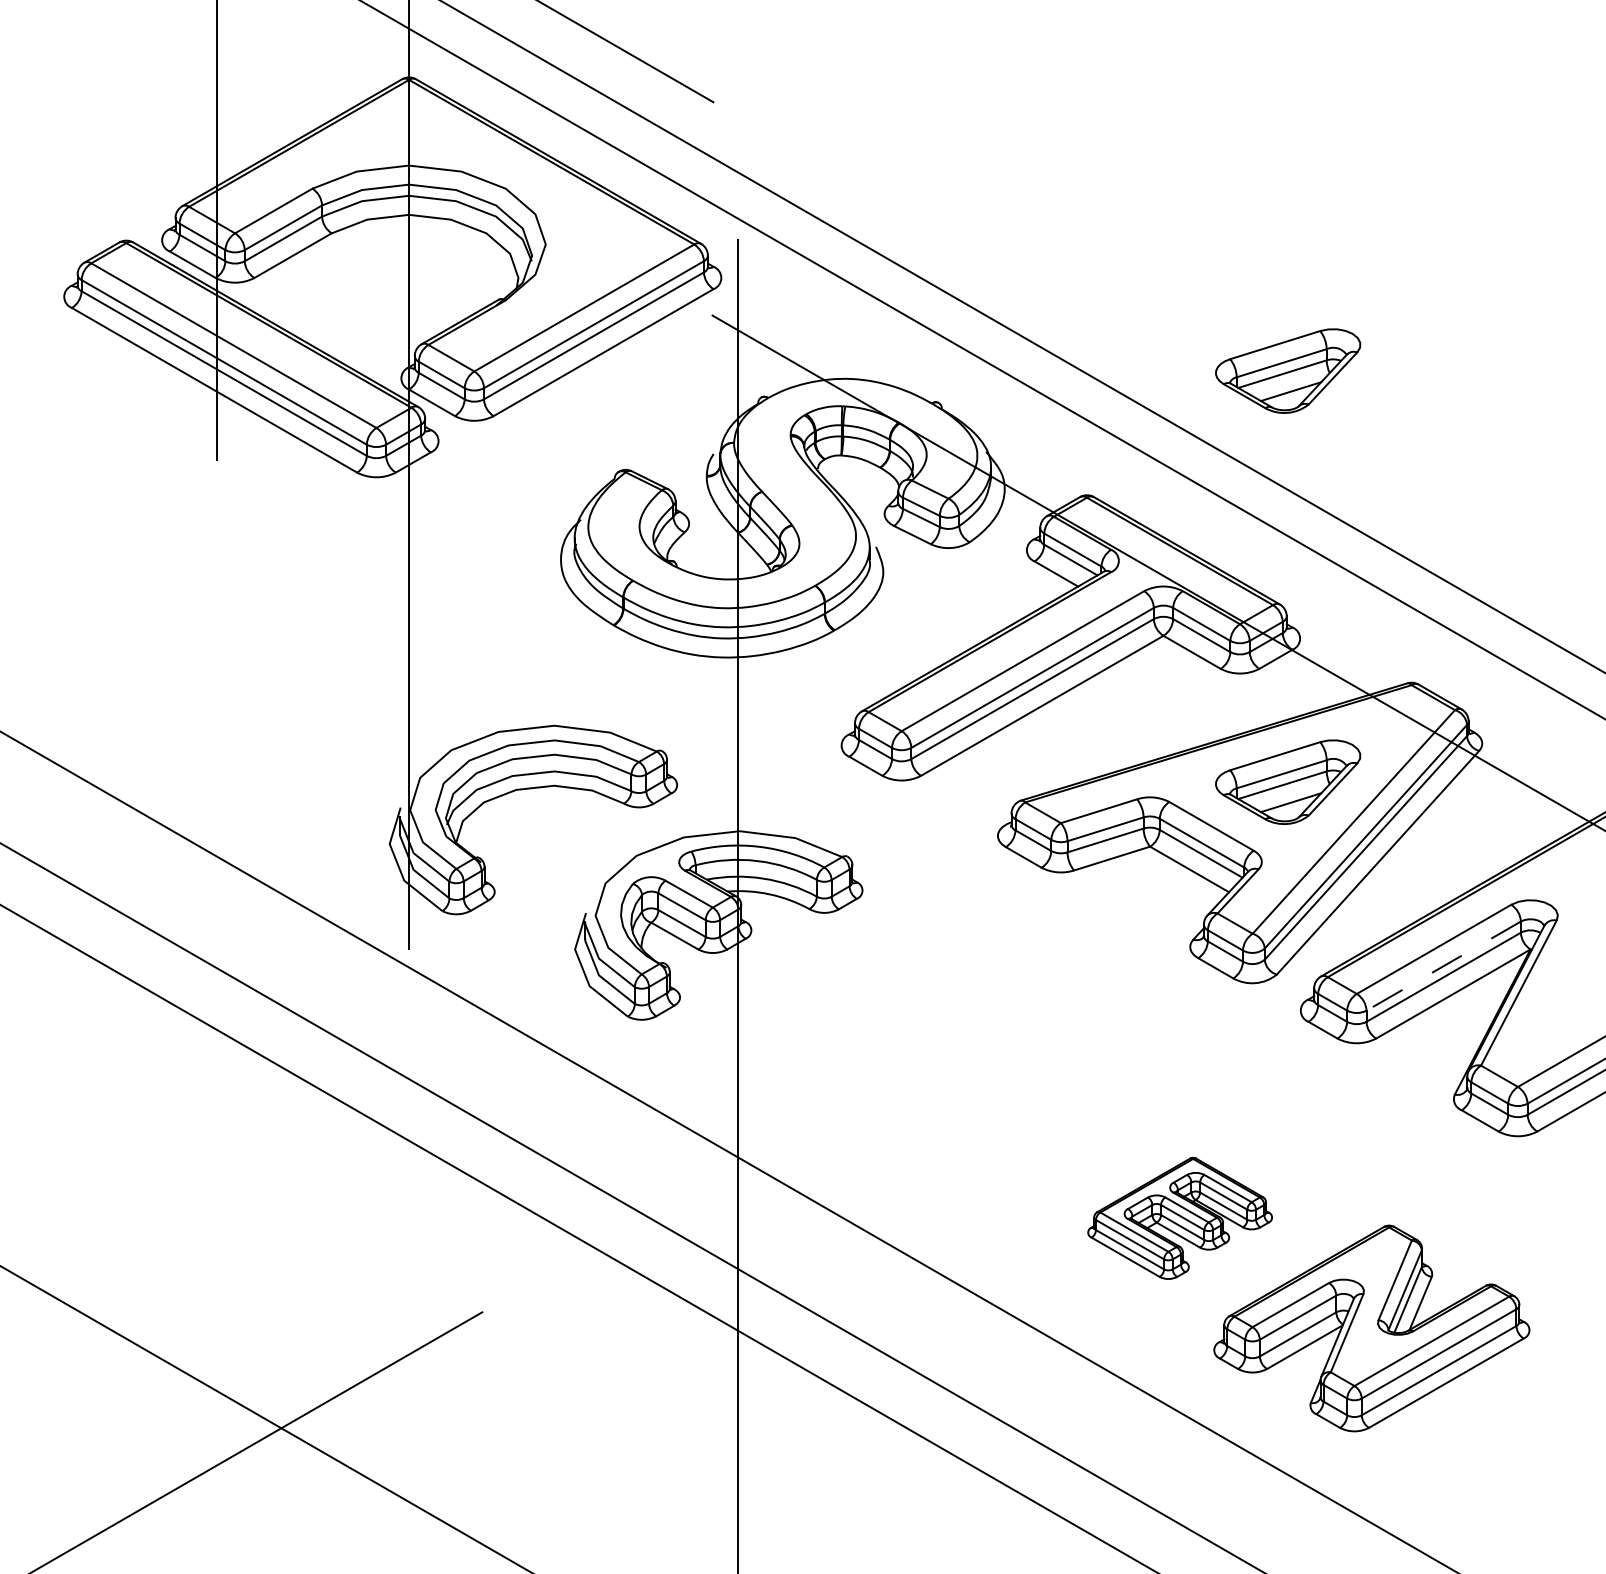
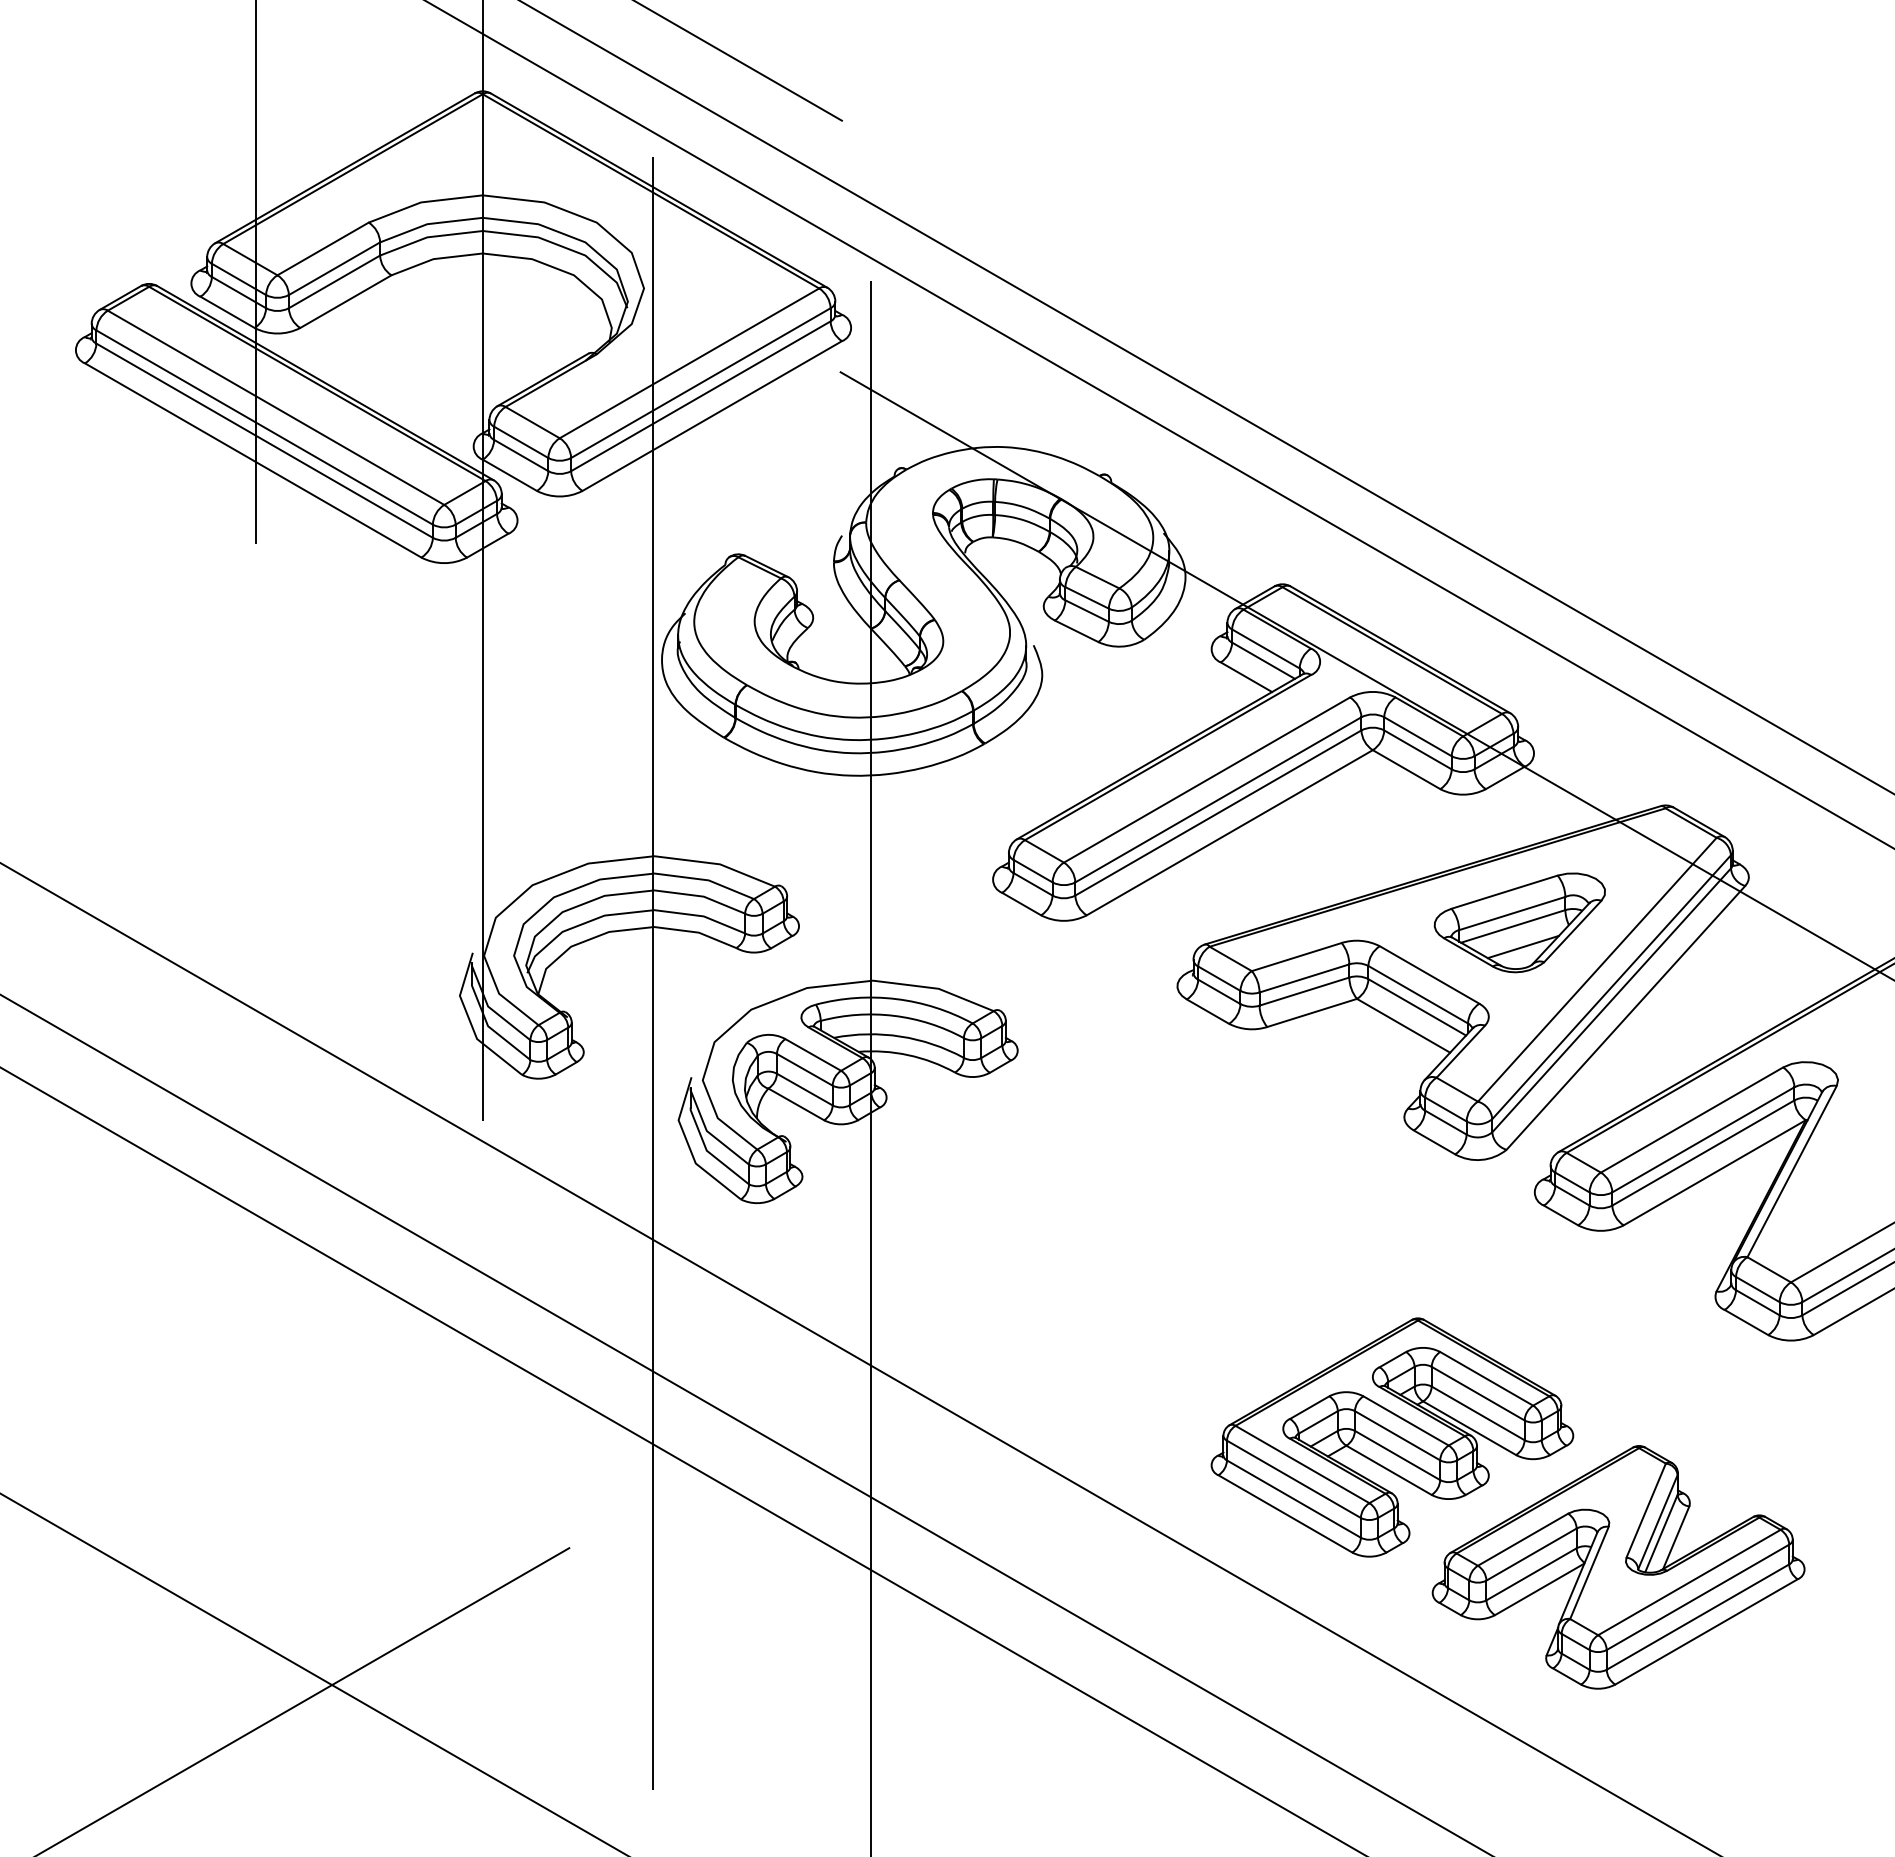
part: (1287, 370) -> (1519, 437), removed
line: (552, 824) -> (652, 972), added
line: (1442, 966) -> (1702, 1140), dashed -> solid
part: (1180, 1218) -> (1392, 1437), size x1.67

